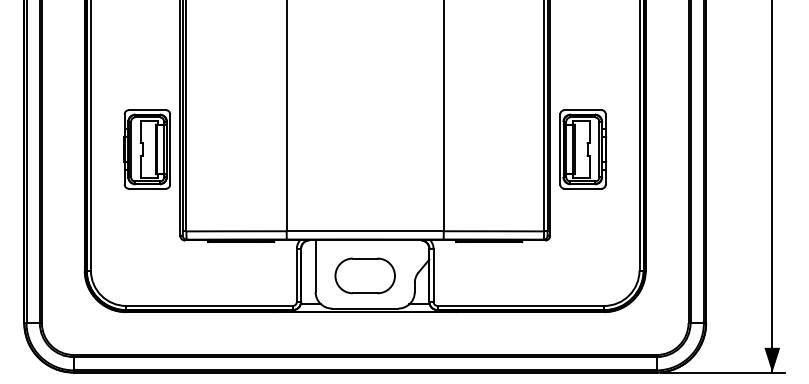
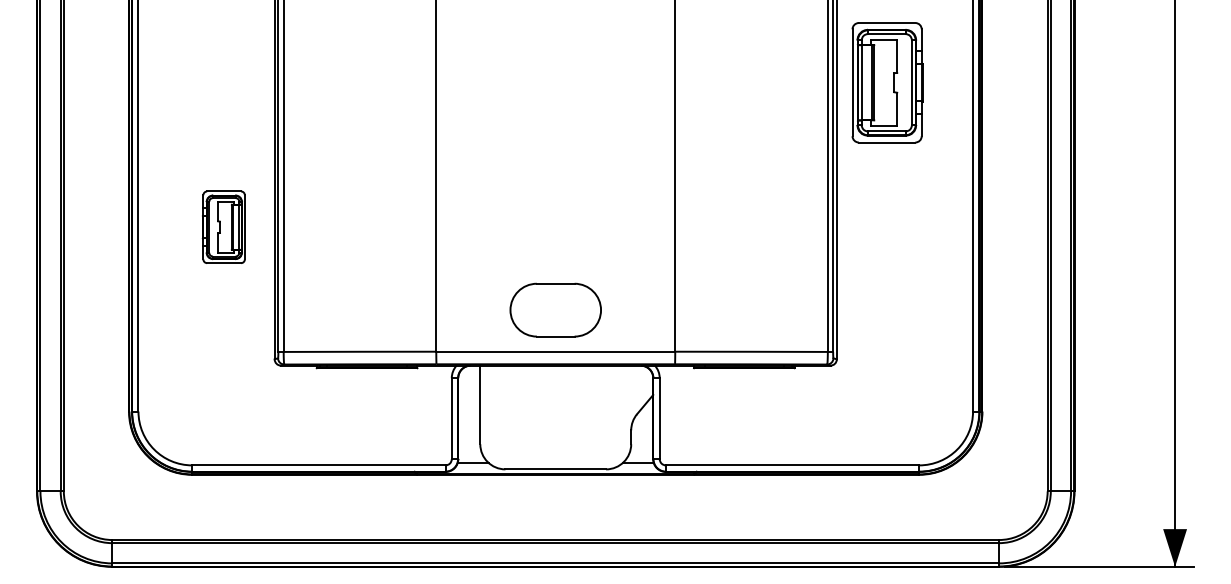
part: (146, 149) -> (222, 227), size x0.6
part: (583, 149) -> (887, 82), moved
part: (364, 275) -> (554, 309), moved

